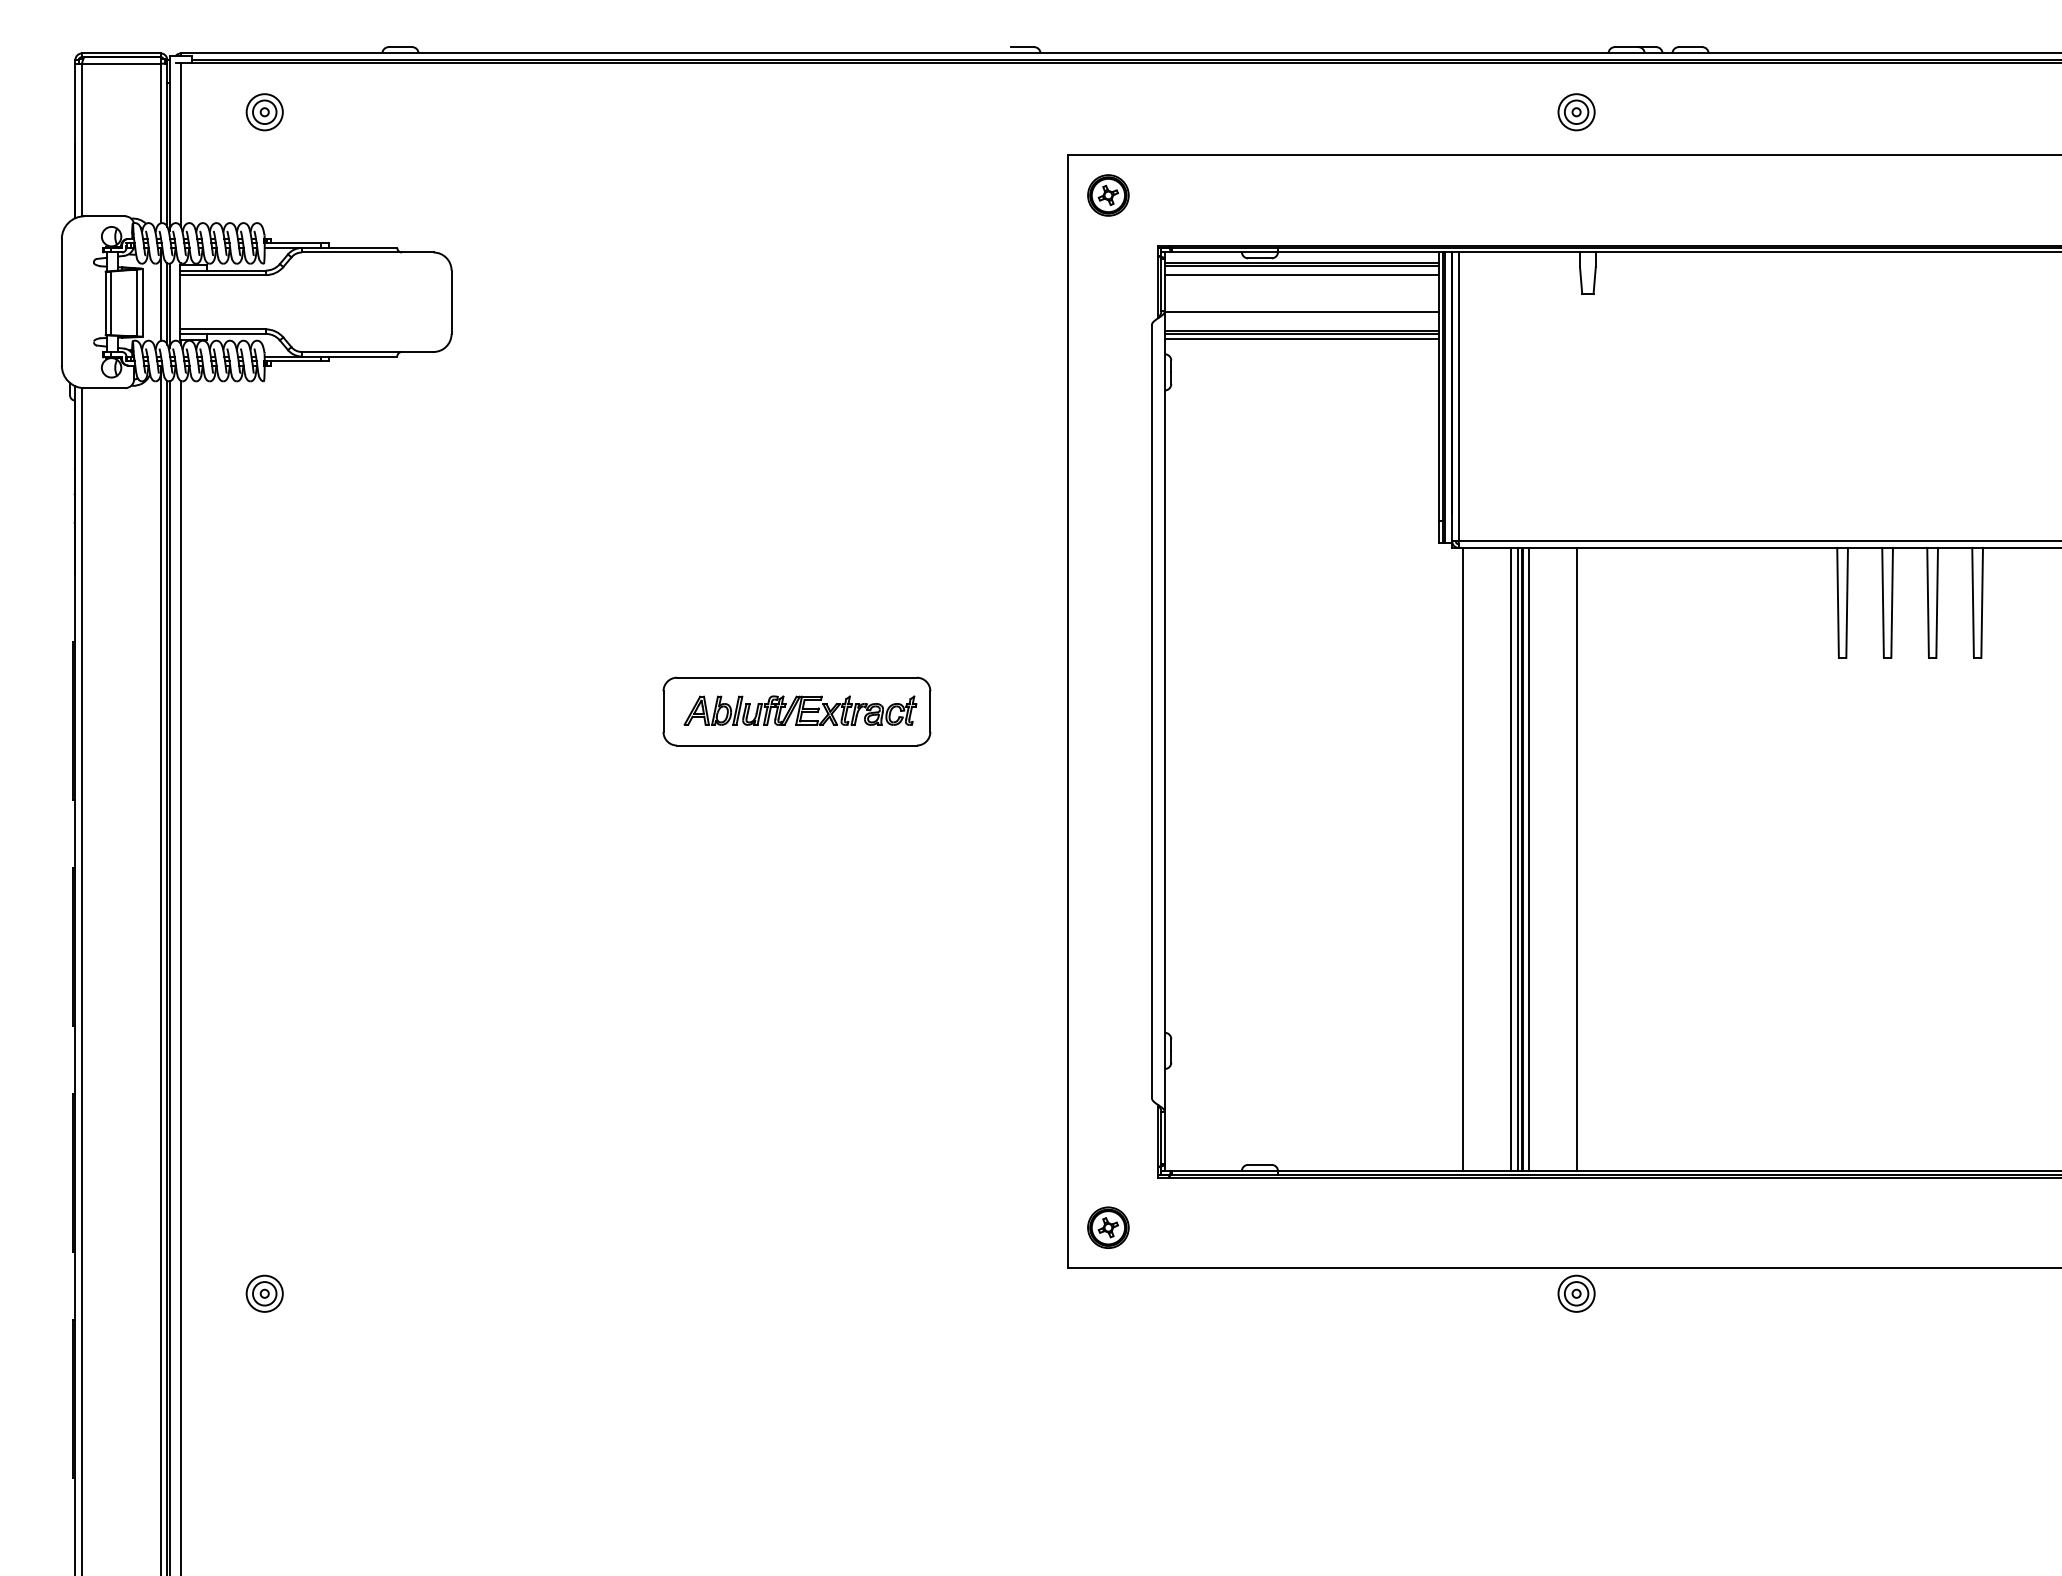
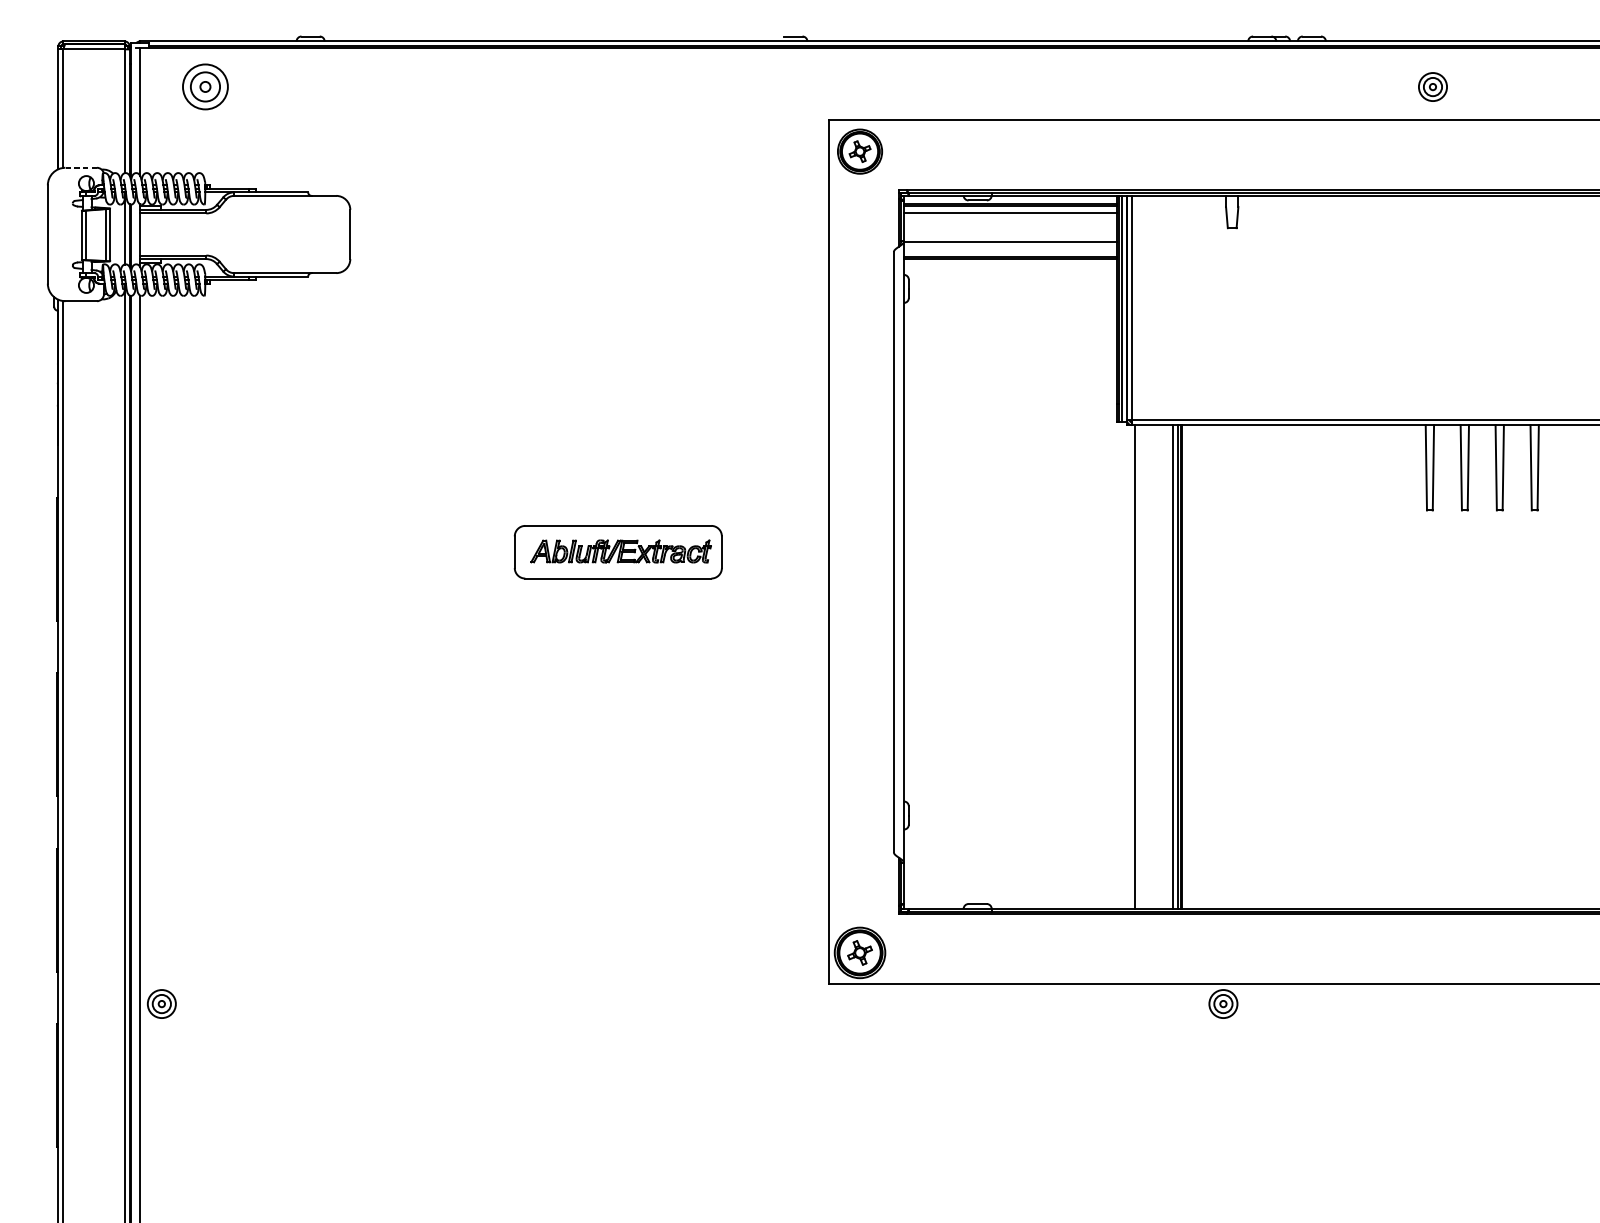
part: (264, 112) -> (205, 87), size x1.6
part: (1576, 112) -> (1432, 87), moved
part: (1108, 195) -> (860, 151), size x1.4
line: (104, 216) -> (80, 167), solid -> dashed
line: (1301, 339) -> (1009, 263), removed
line: (1529, 859) -> (1186, 666), removed
line: (1577, 859) -> (1224, 666), removed
part: (1108, 1227) -> (860, 952), size x1.6
part: (264, 1293) -> (161, 1003), moved

